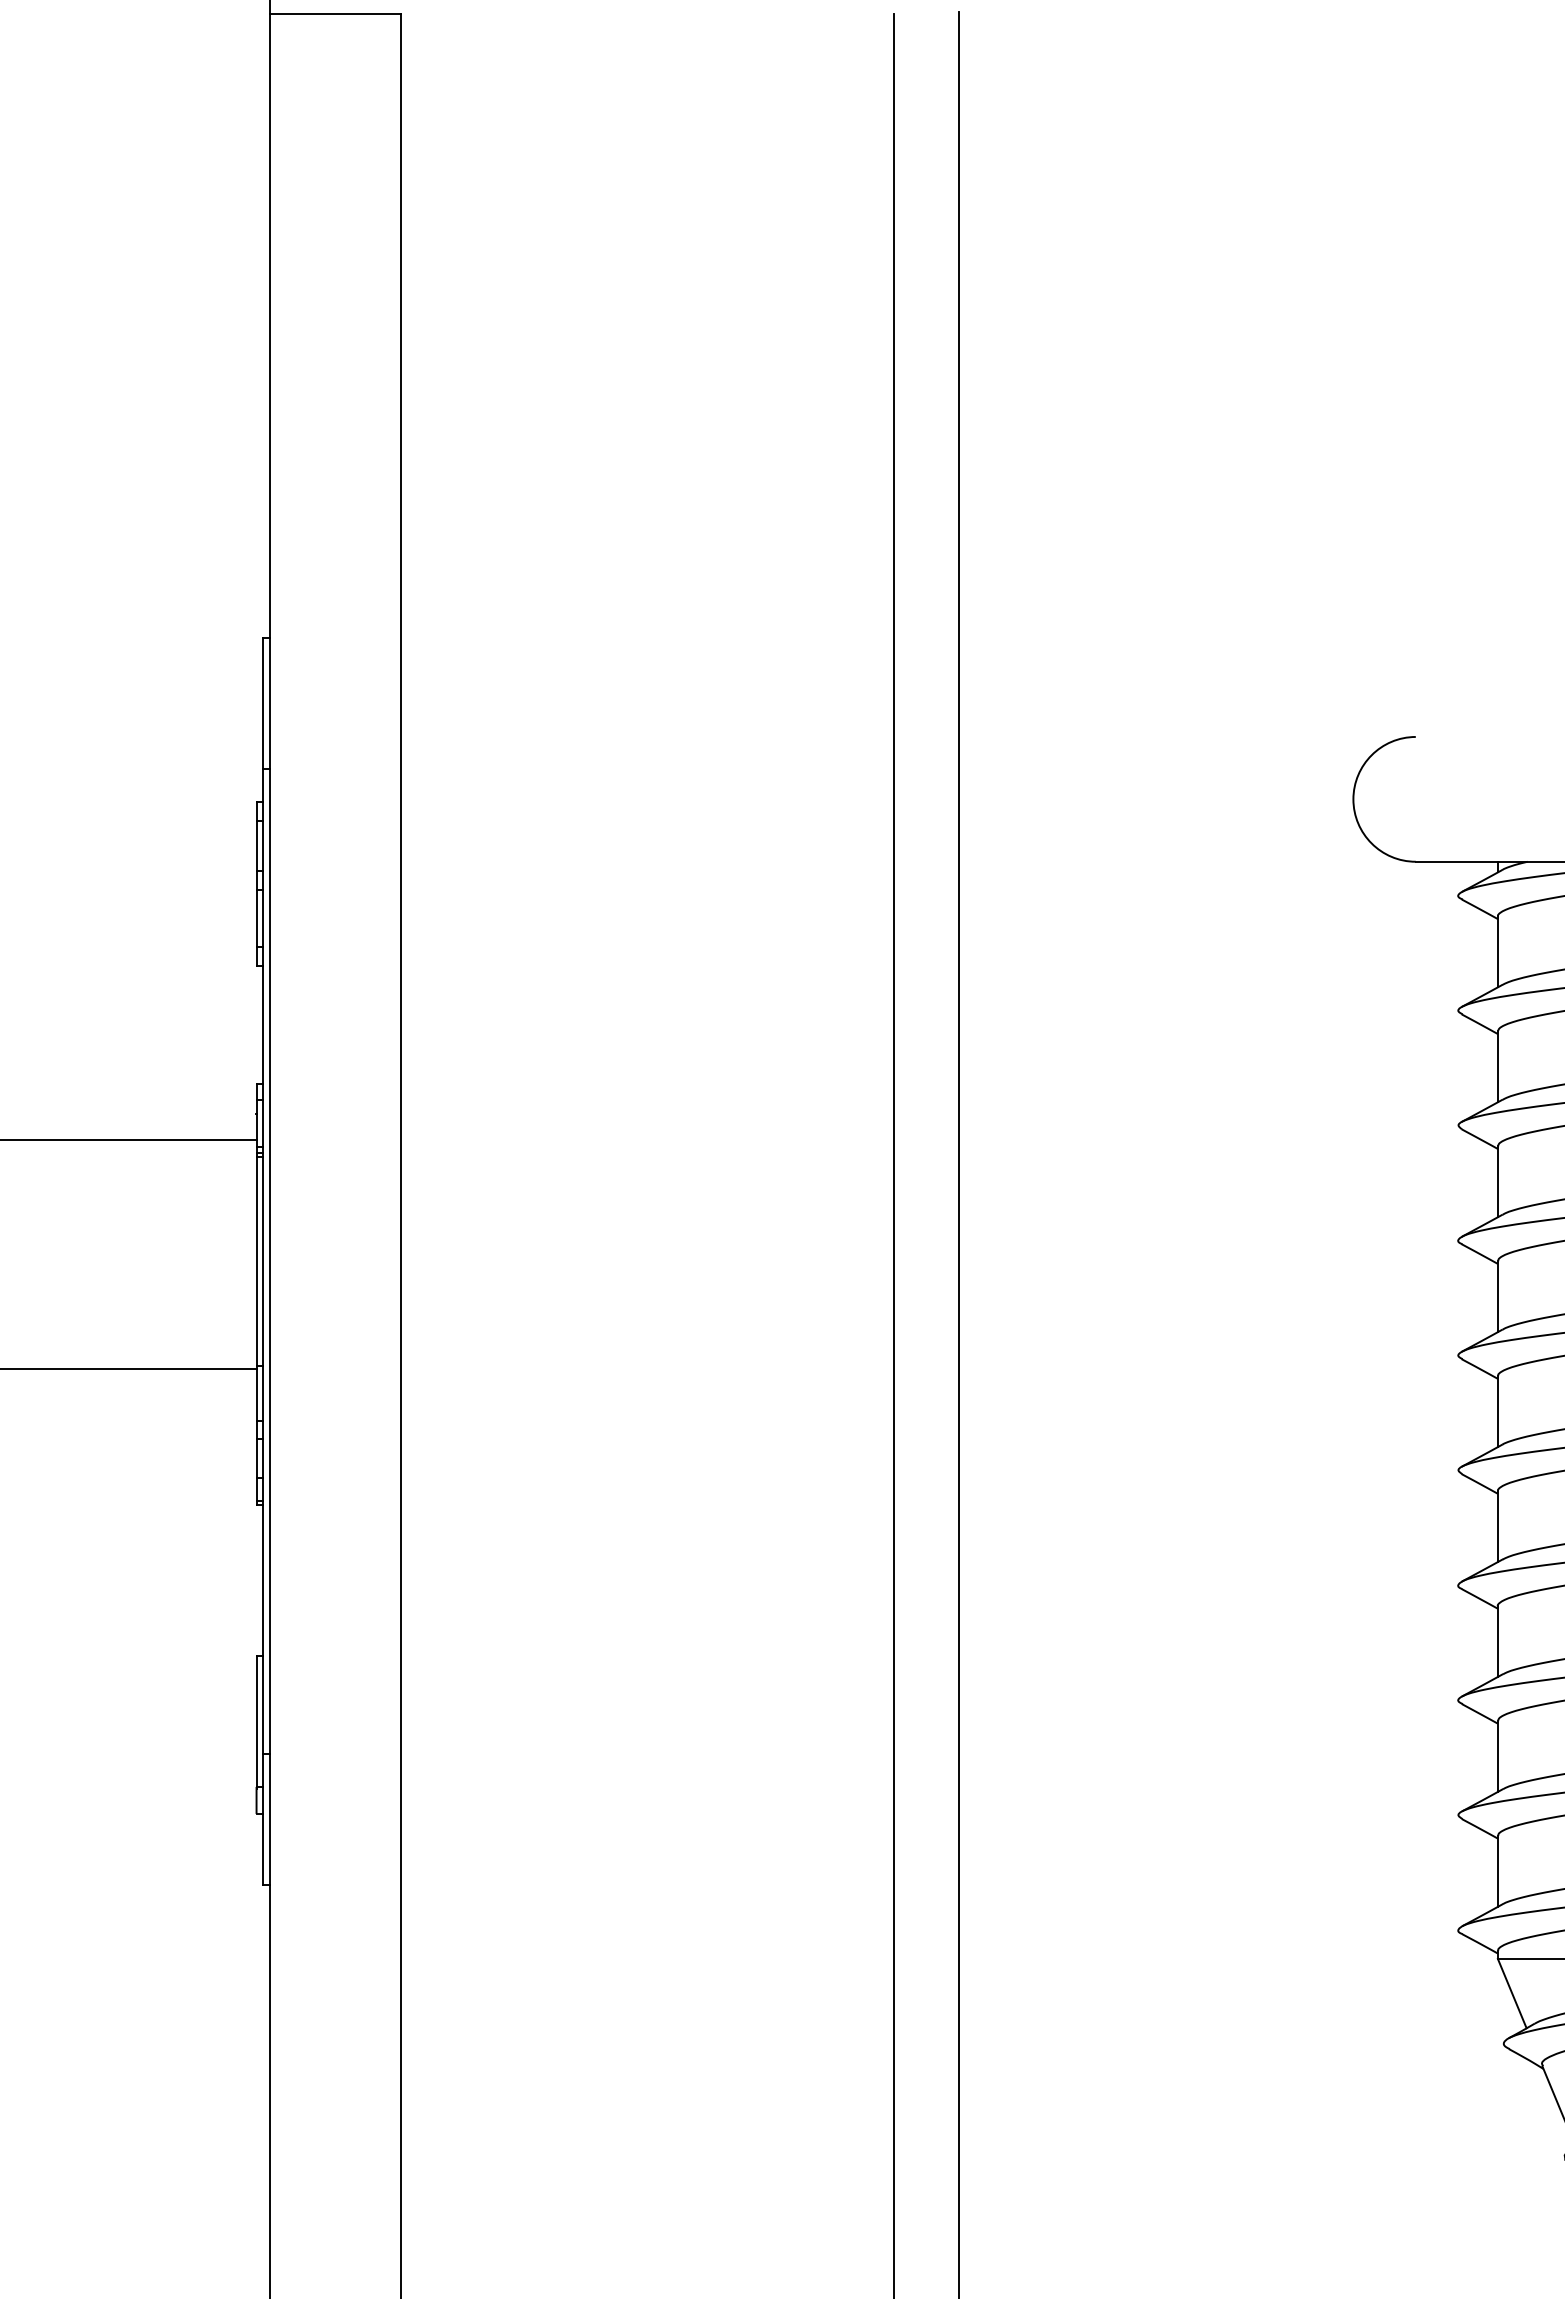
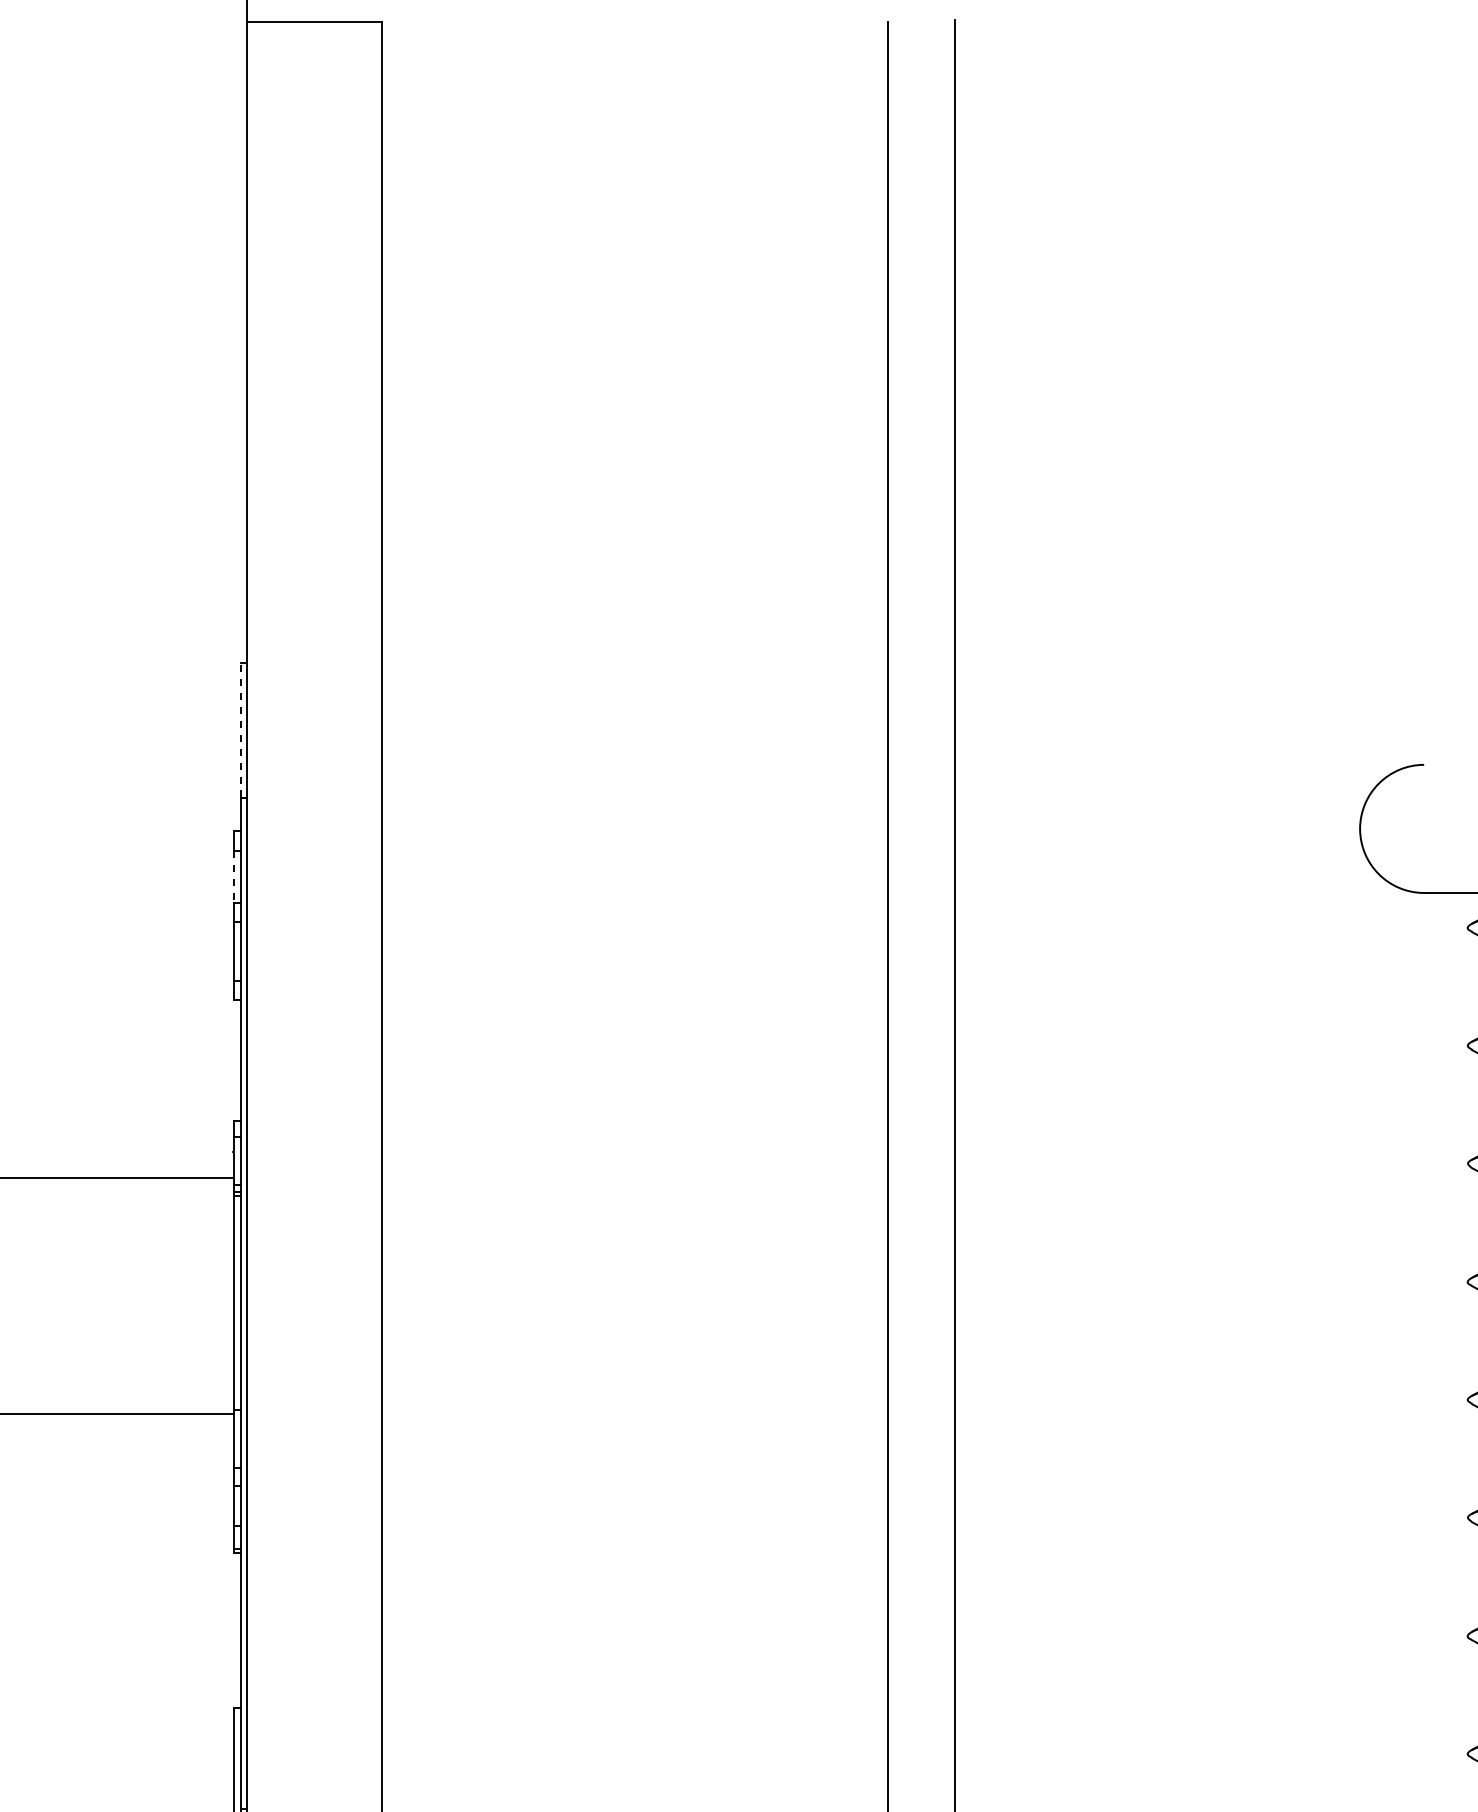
line: (263, 703) -> (240, 730), solid -> dashed
line: (256, 846) -> (233, 877), solid -> dashed

